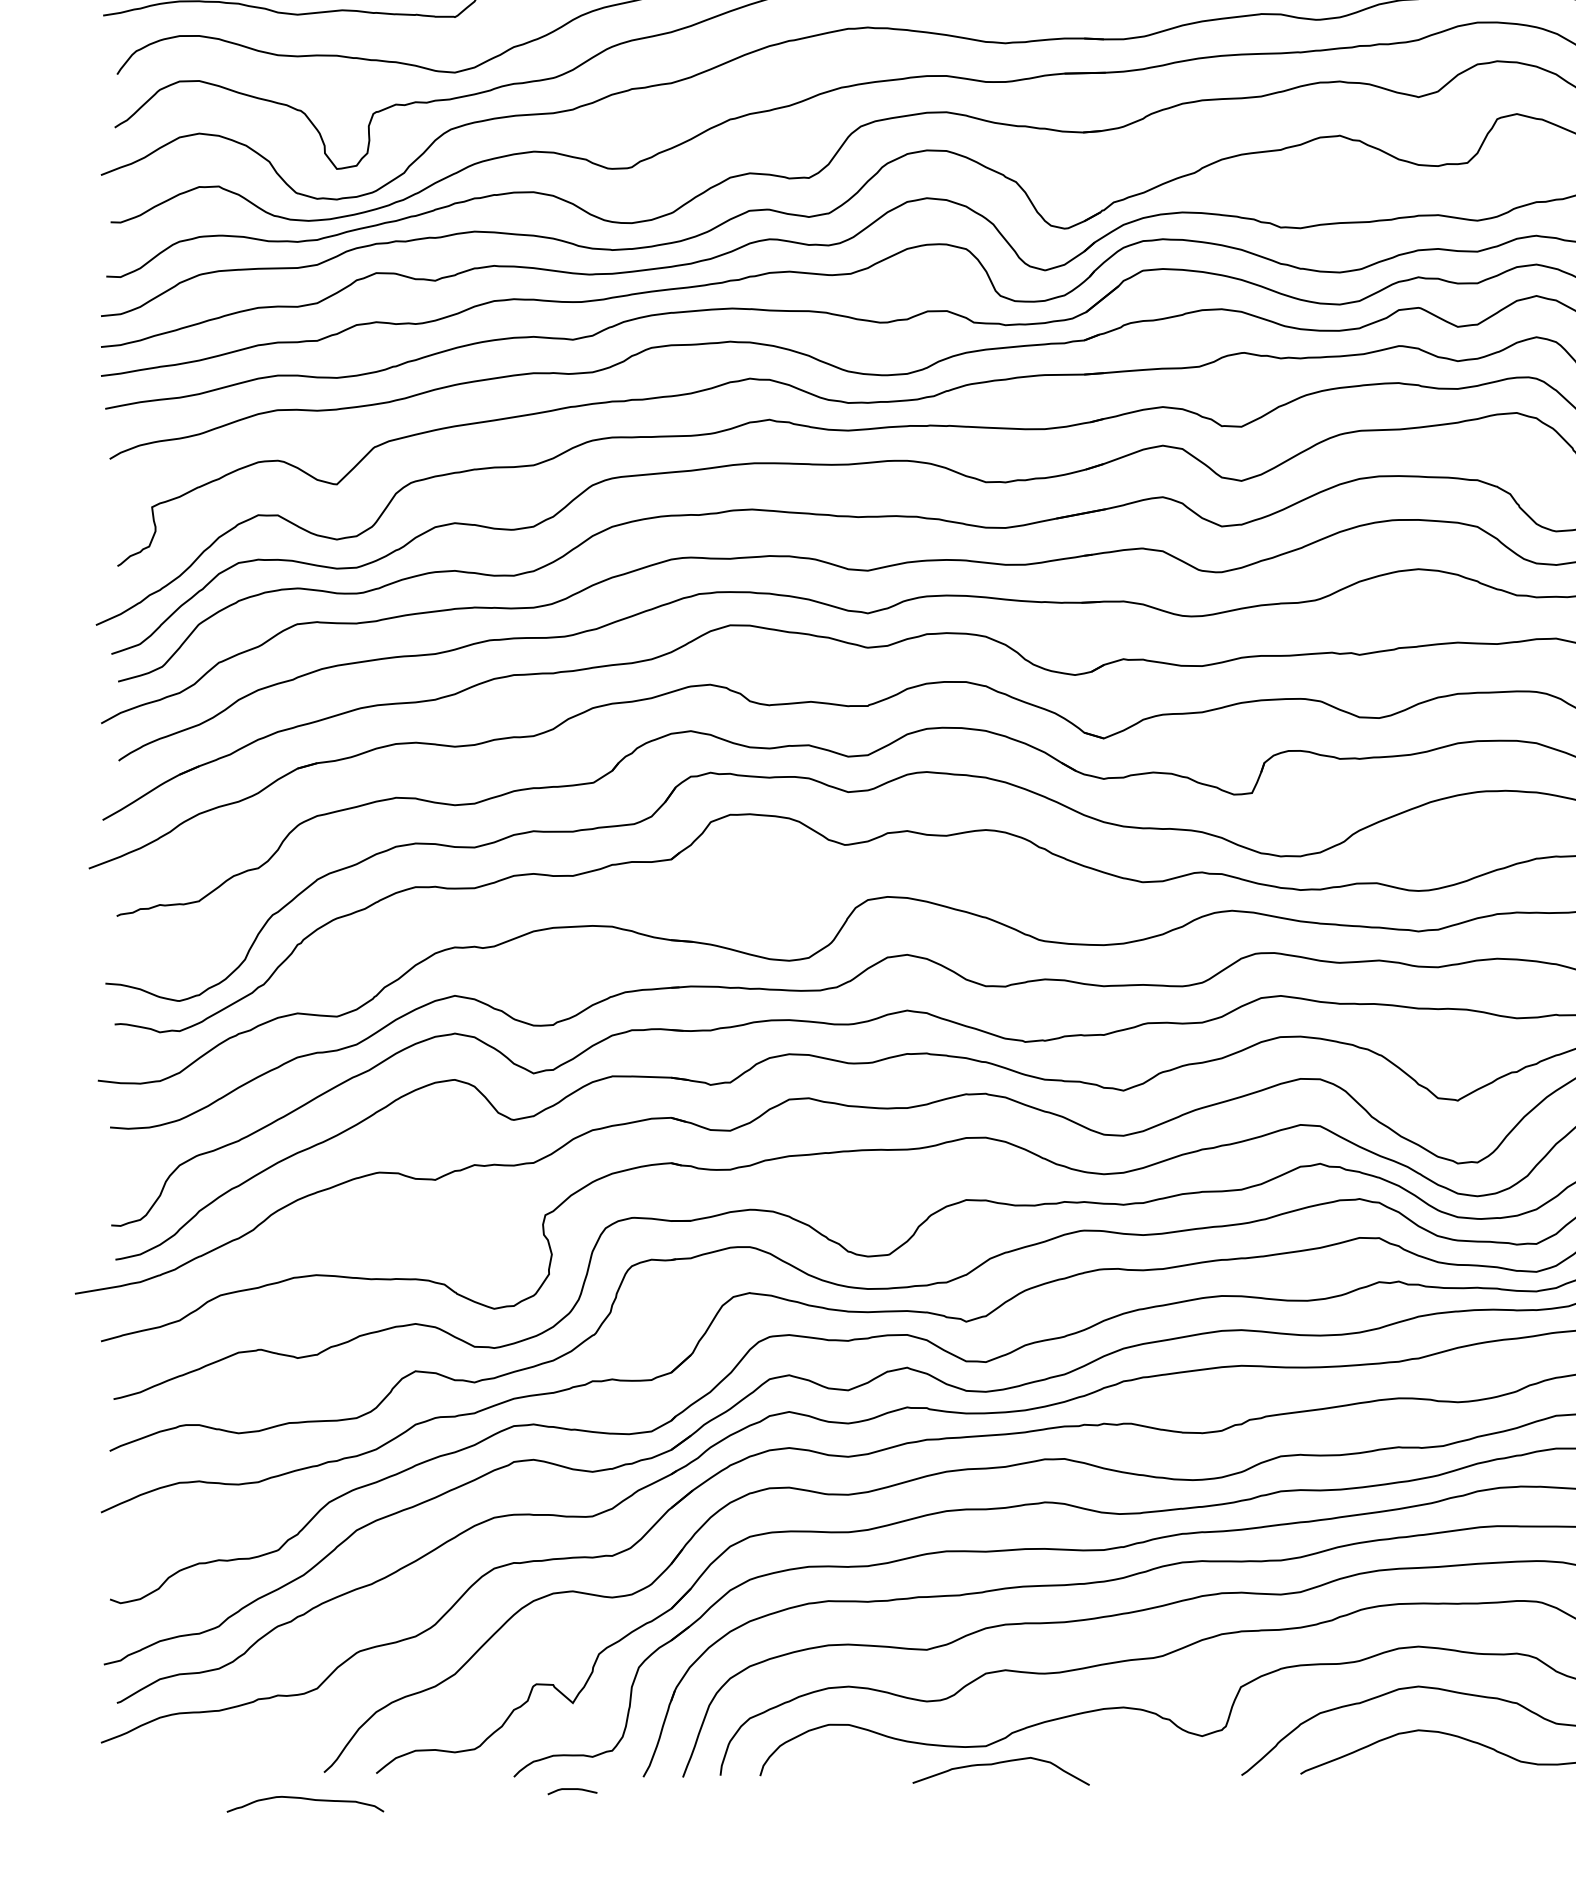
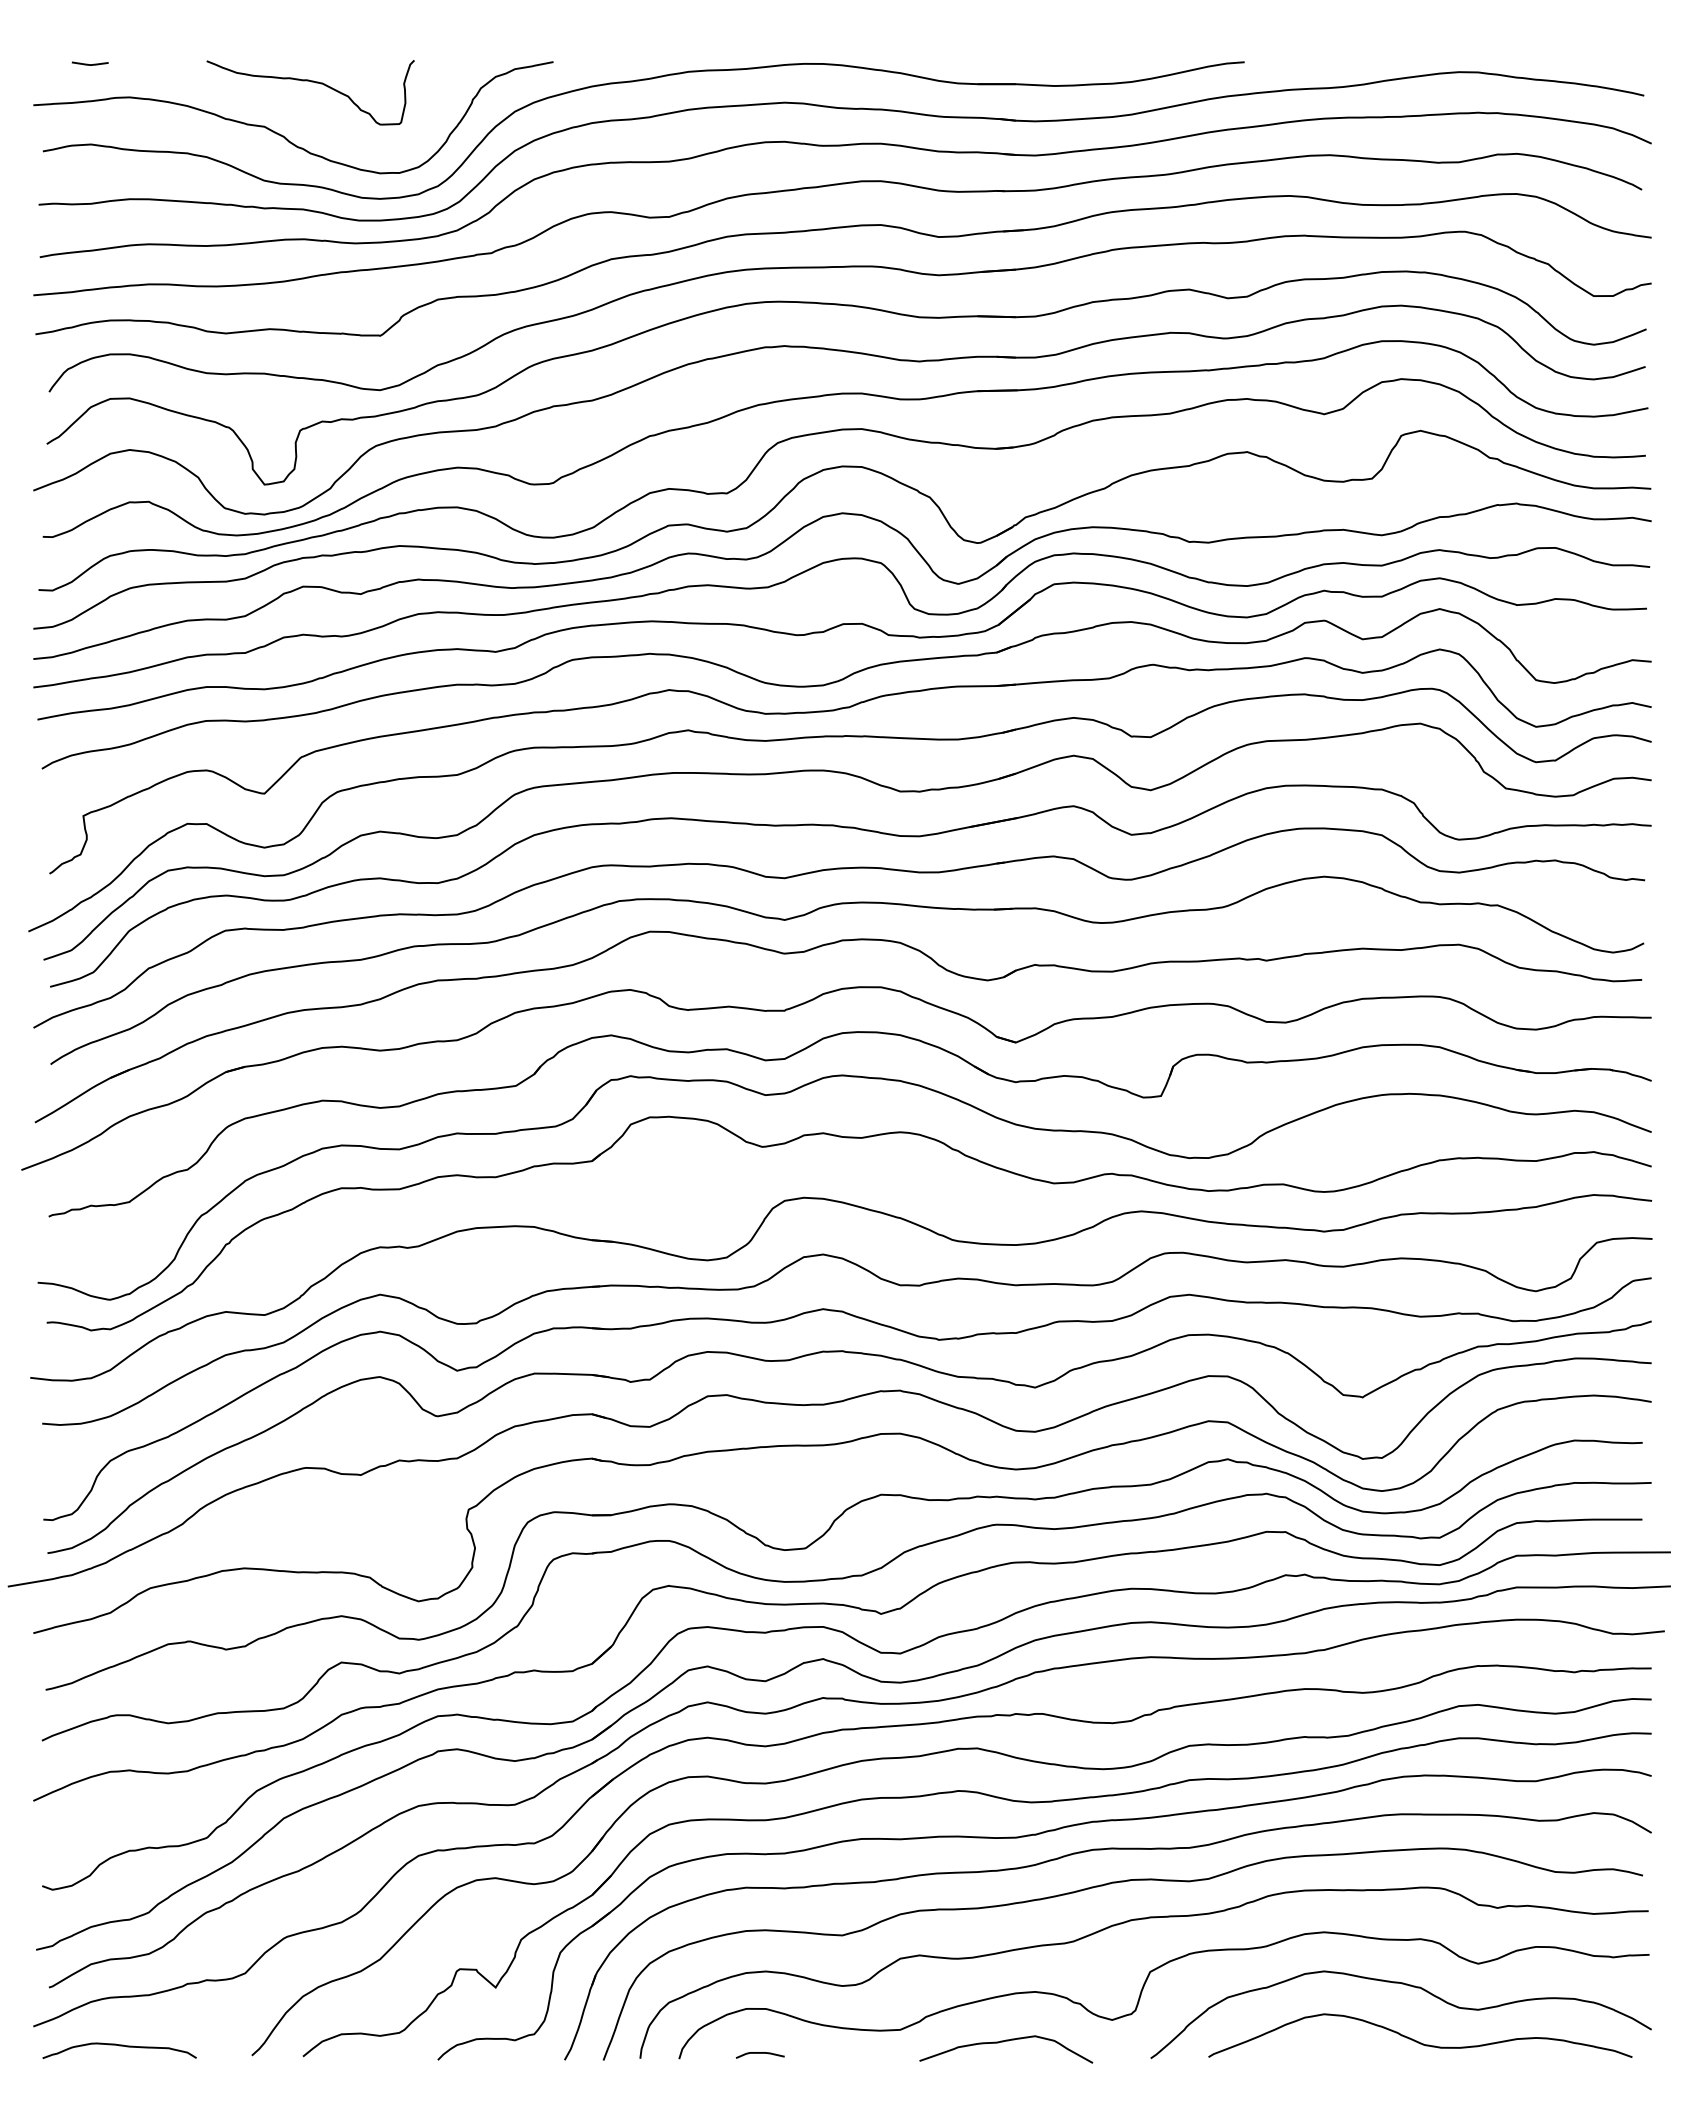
curve: (998, 1764) -> (1003, 2042), moved
curve: (571, 1789) -> (759, 2053), moved
curve: (305, 1799) -> (119, 2046), moved

